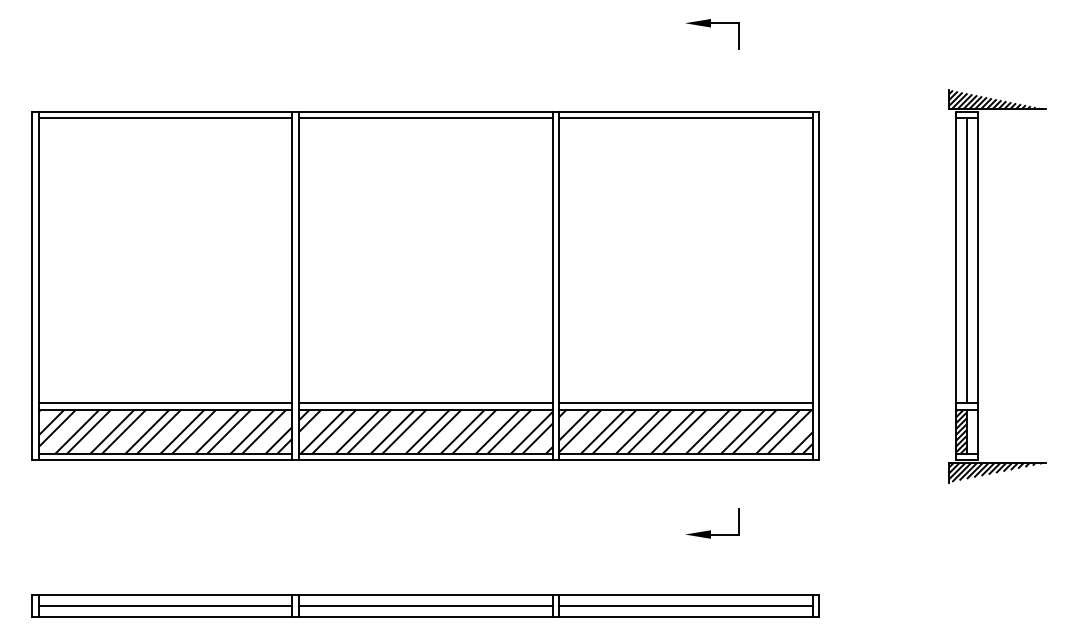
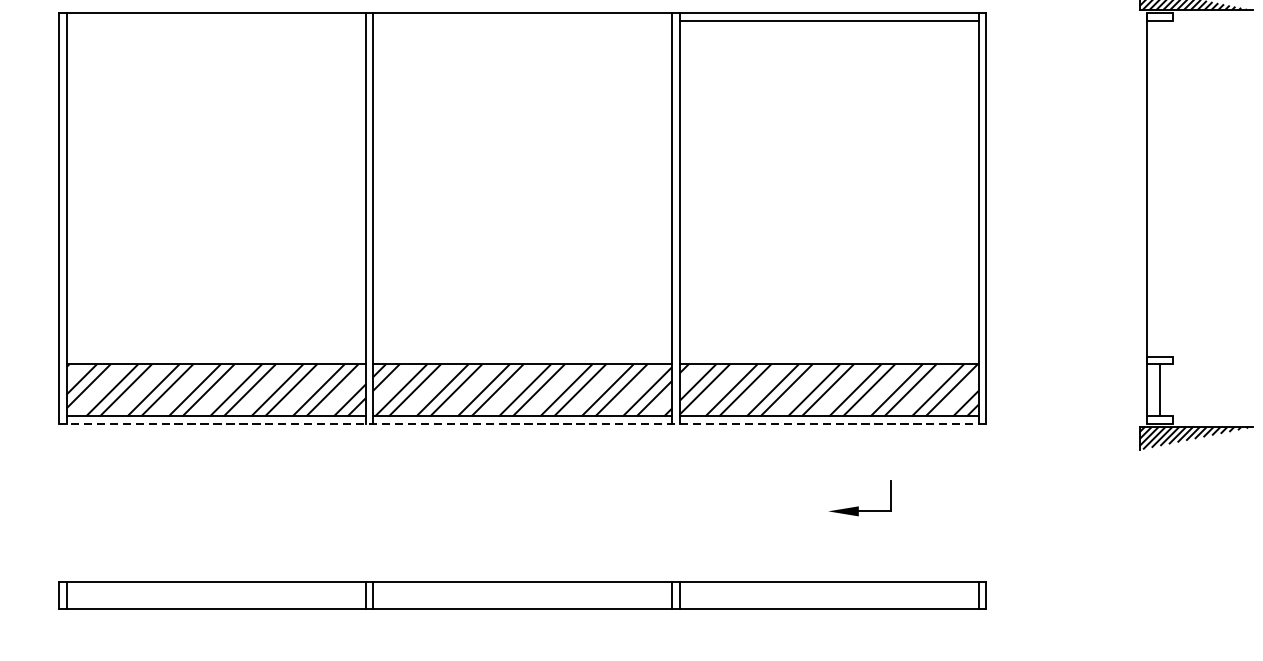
line: (165, 118) -> (216, 21), removed
line: (425, 118) -> (522, 21), removed
line: (966, 260) -> (1159, 188), removed
line: (978, 285) -> (1174, 217), removed
line: (165, 403) -> (216, 356), removed
line: (425, 403) -> (522, 356), removed
line: (685, 403) -> (828, 356), removed
hatch: (960, 431) -> (1152, 389), removed
line: (425, 460) -> (522, 424), solid -> dashed
line: (165, 605) -> (216, 594), removed
line: (425, 605) -> (522, 594), removed
line: (685, 605) -> (828, 594), removed

